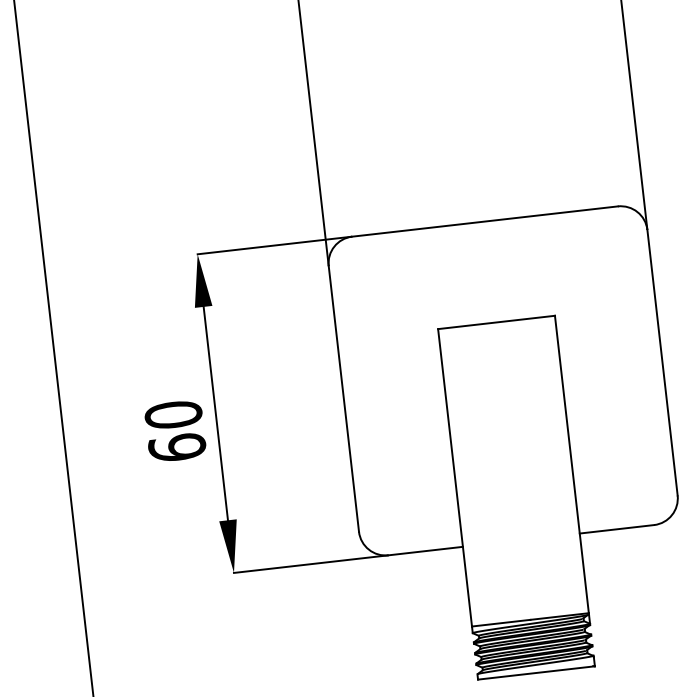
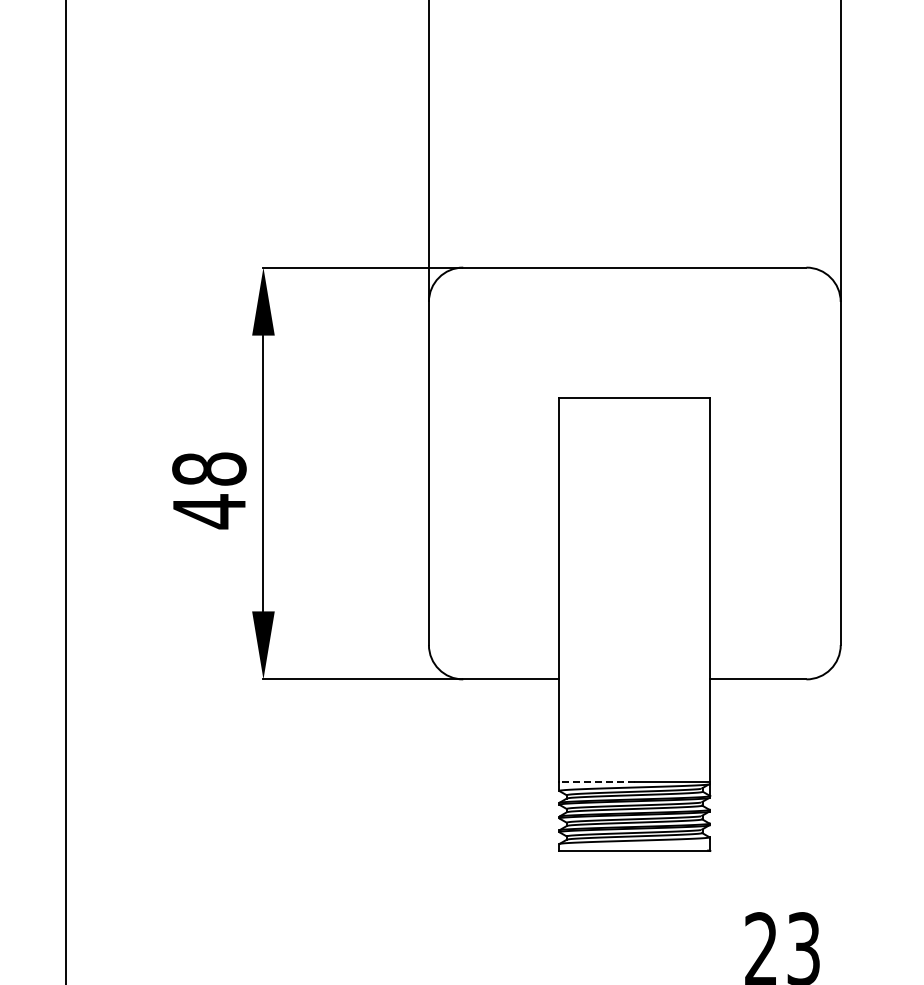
text: (175, 431) -> (209, 490), 60 -> 48
line: (501, 623) -> (597, 782), solid -> dashed

